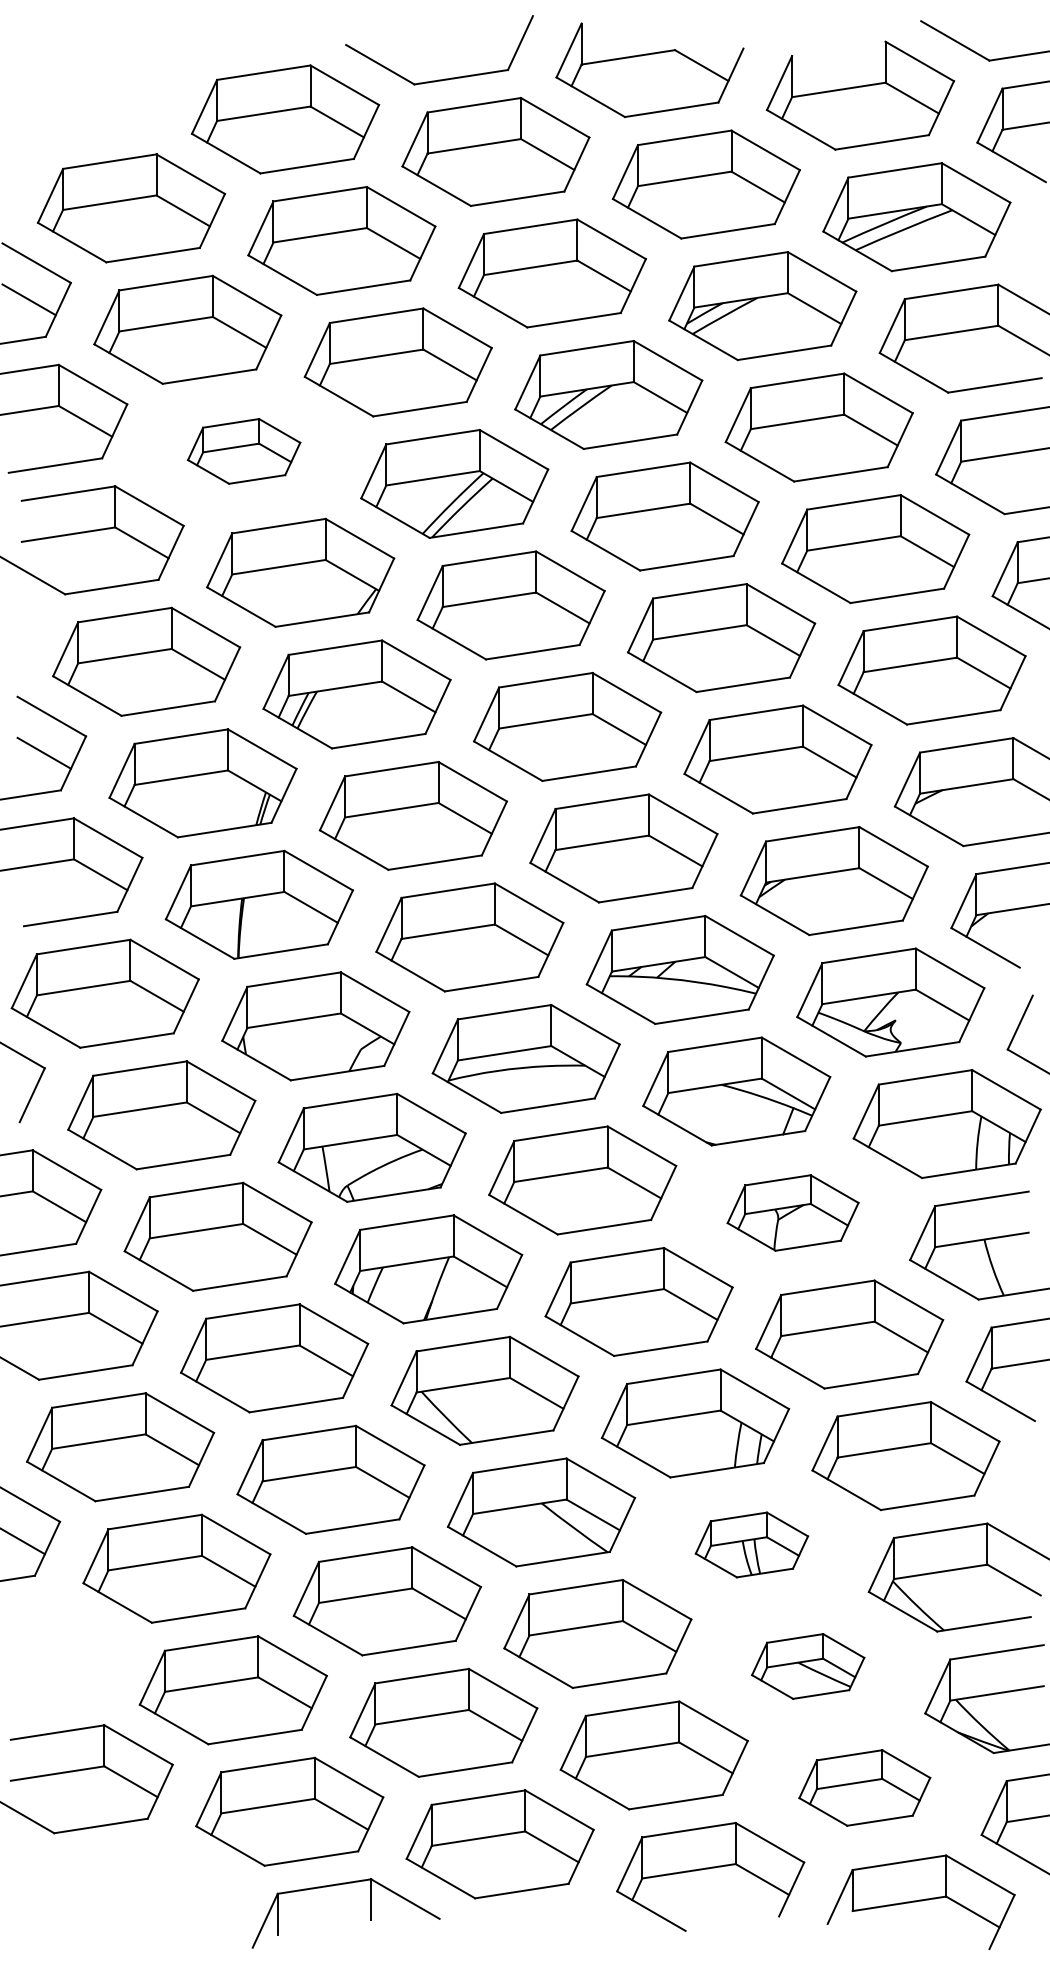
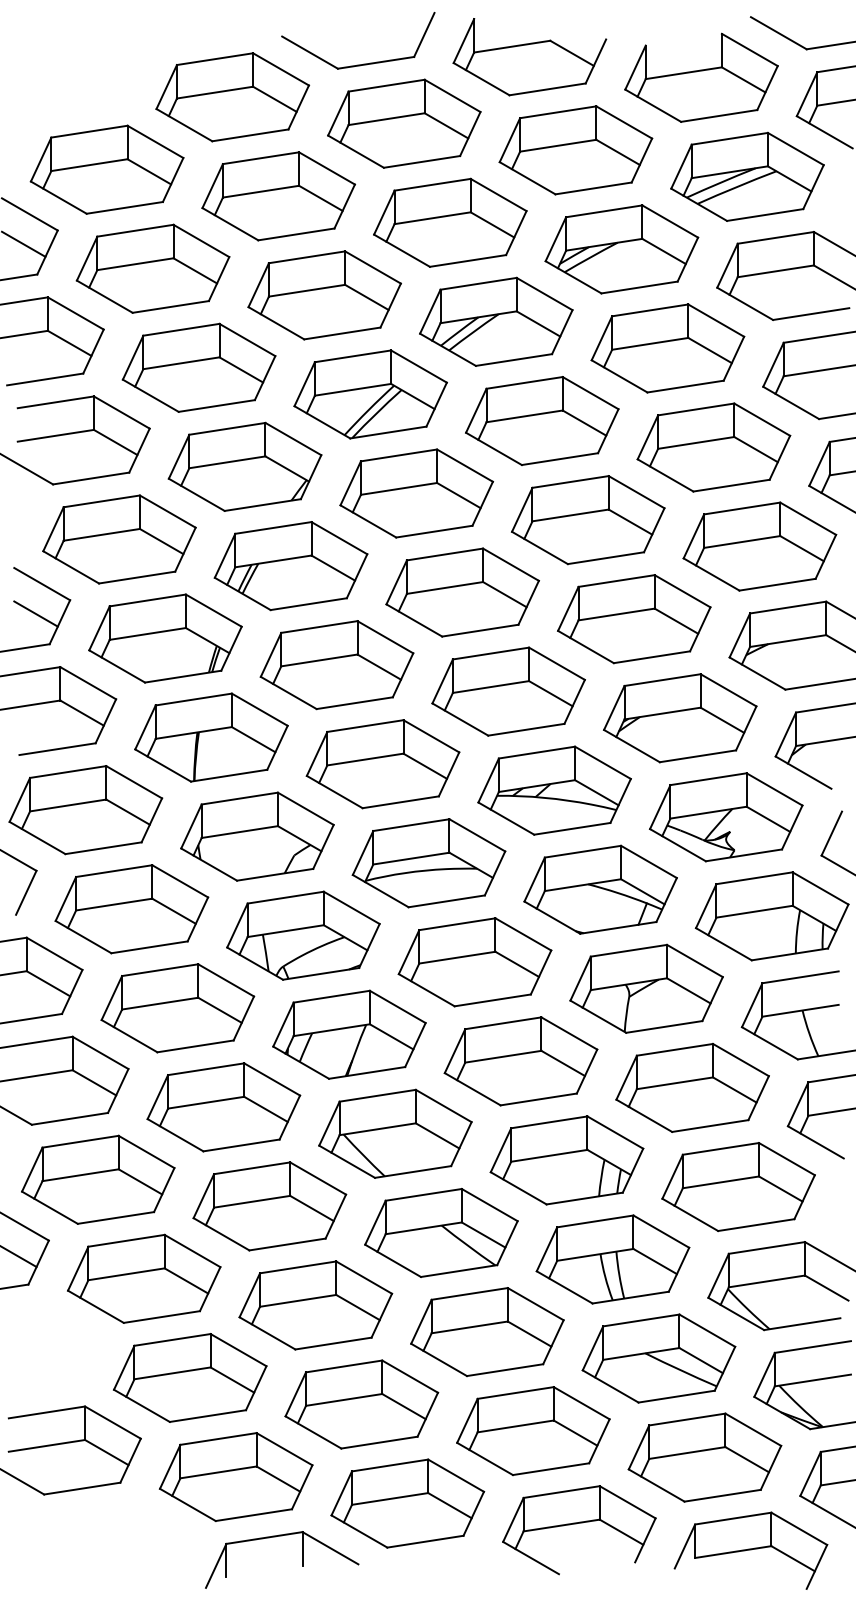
part: (243, 451) -> (198, 367), size x1.67
part: (792, 1212) -> (646, 988), size x1.43
part: (751, 1544) -> (612, 1259), size x1.67
part: (807, 1666) -> (658, 1358), size x1.67
part: (864, 1787) -> (704, 1457), size x1.43

